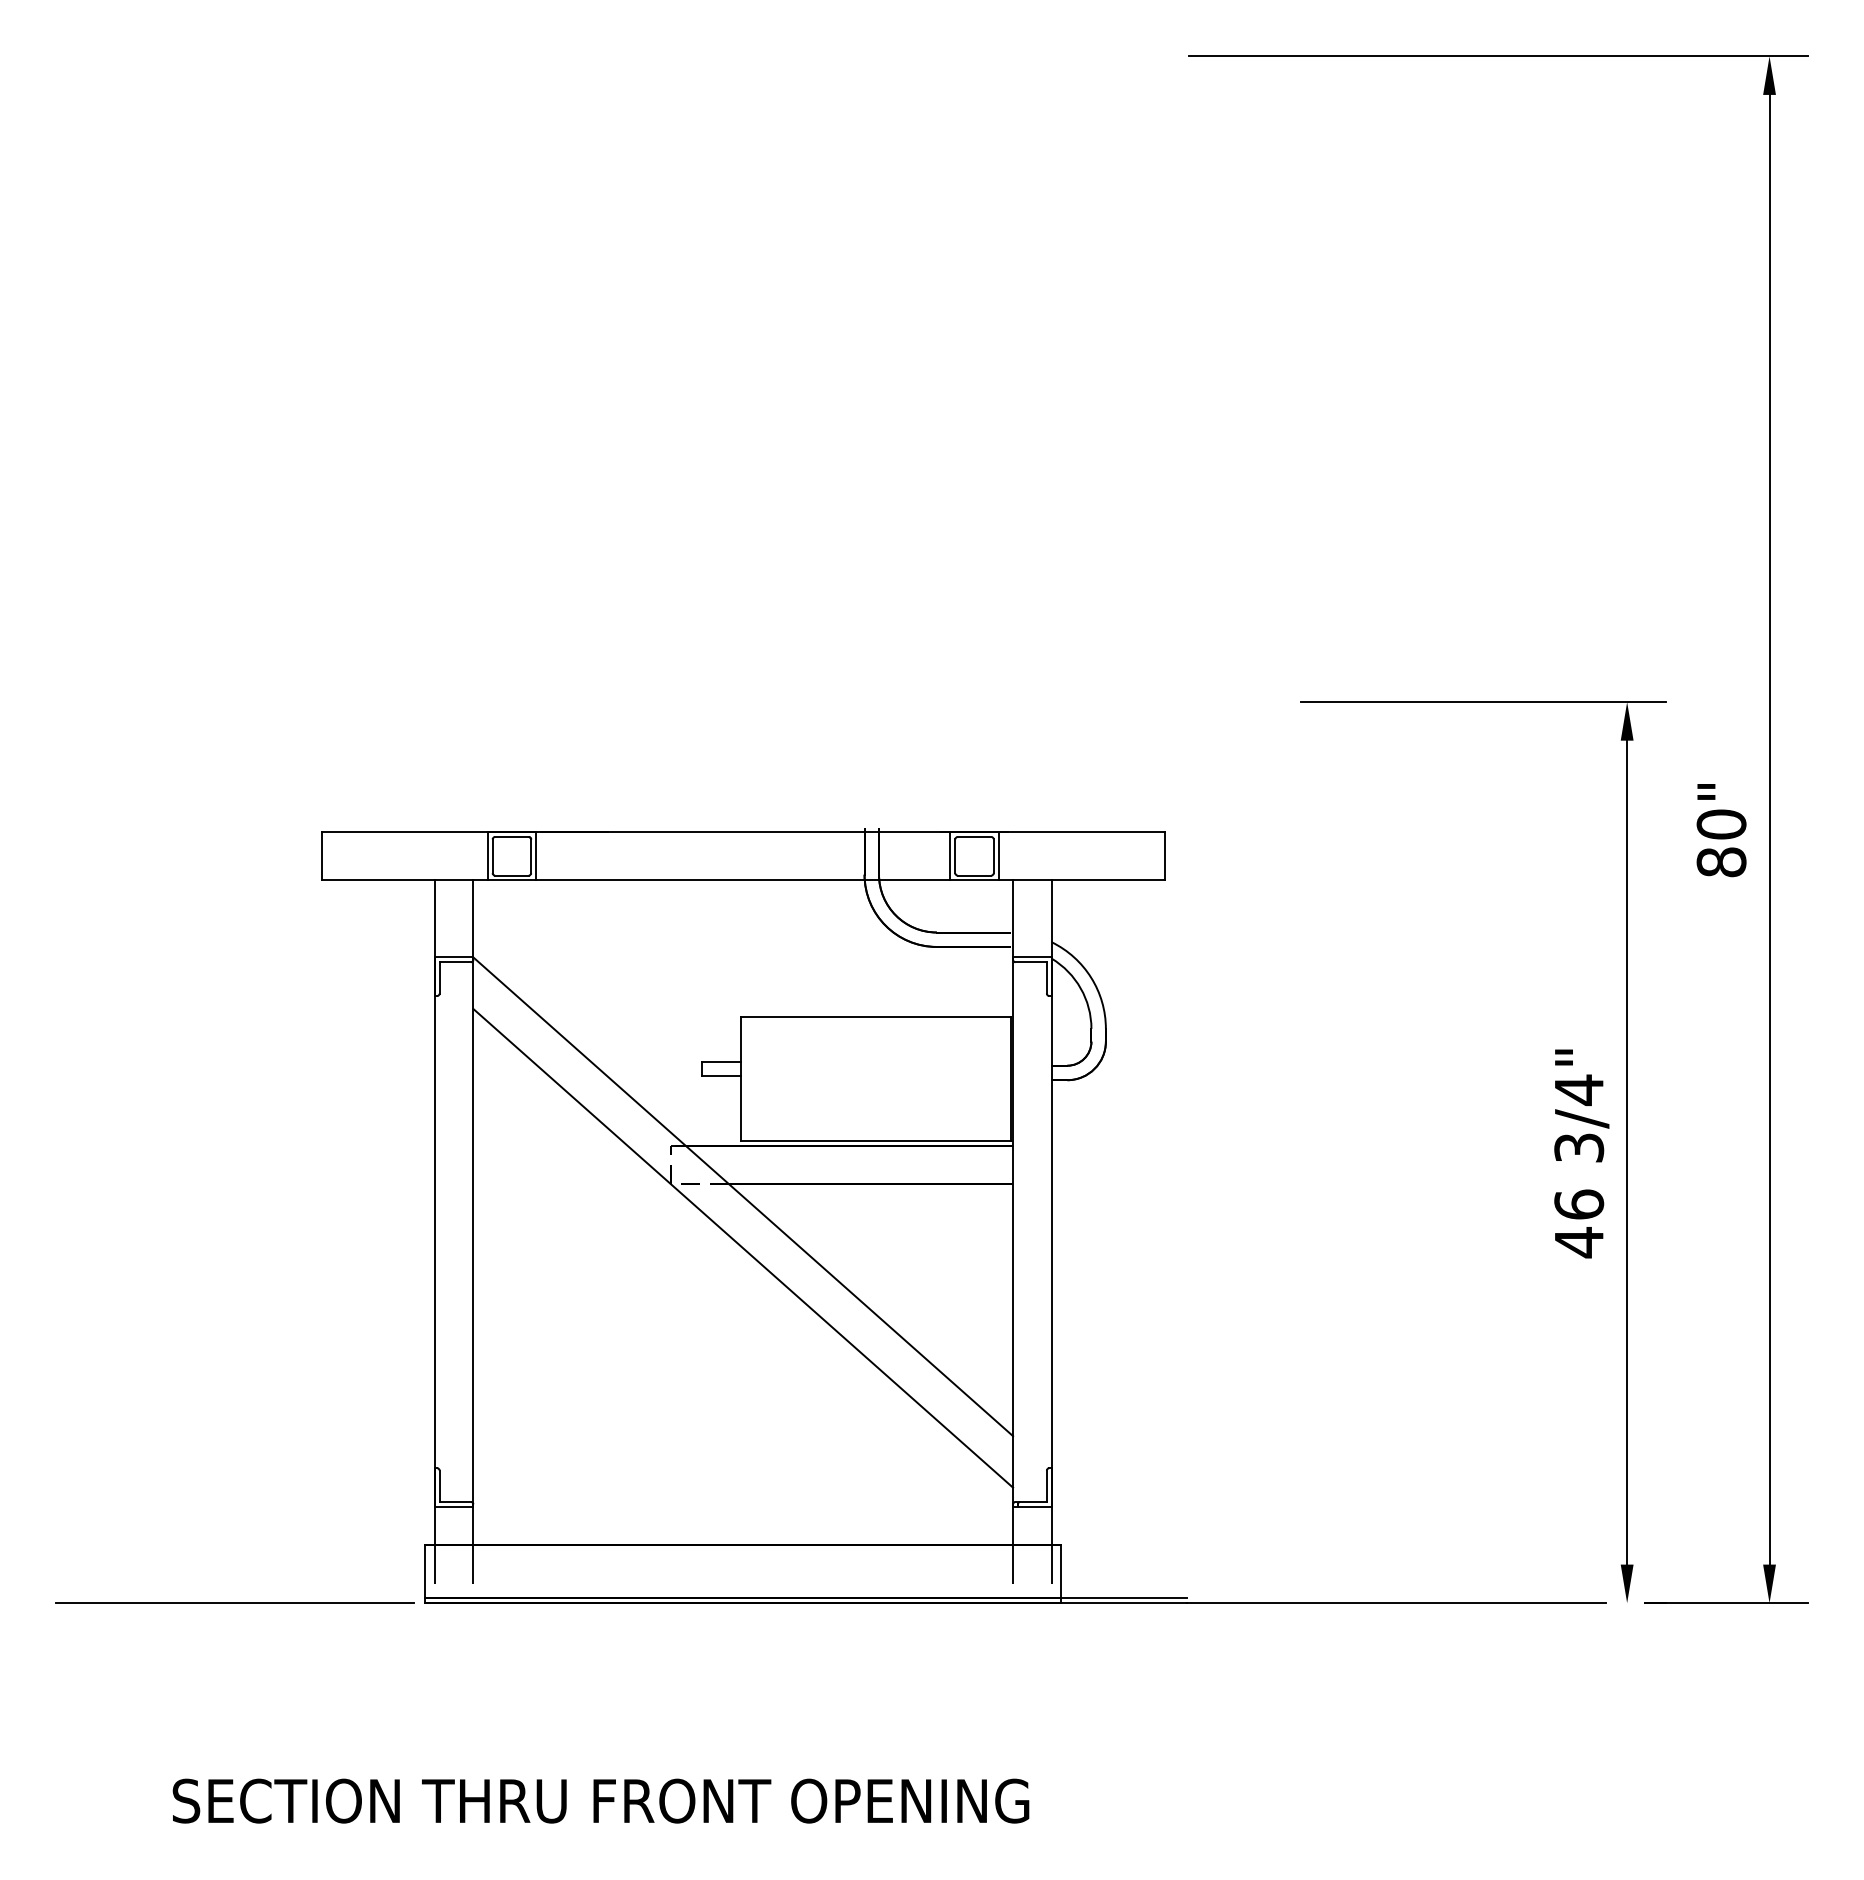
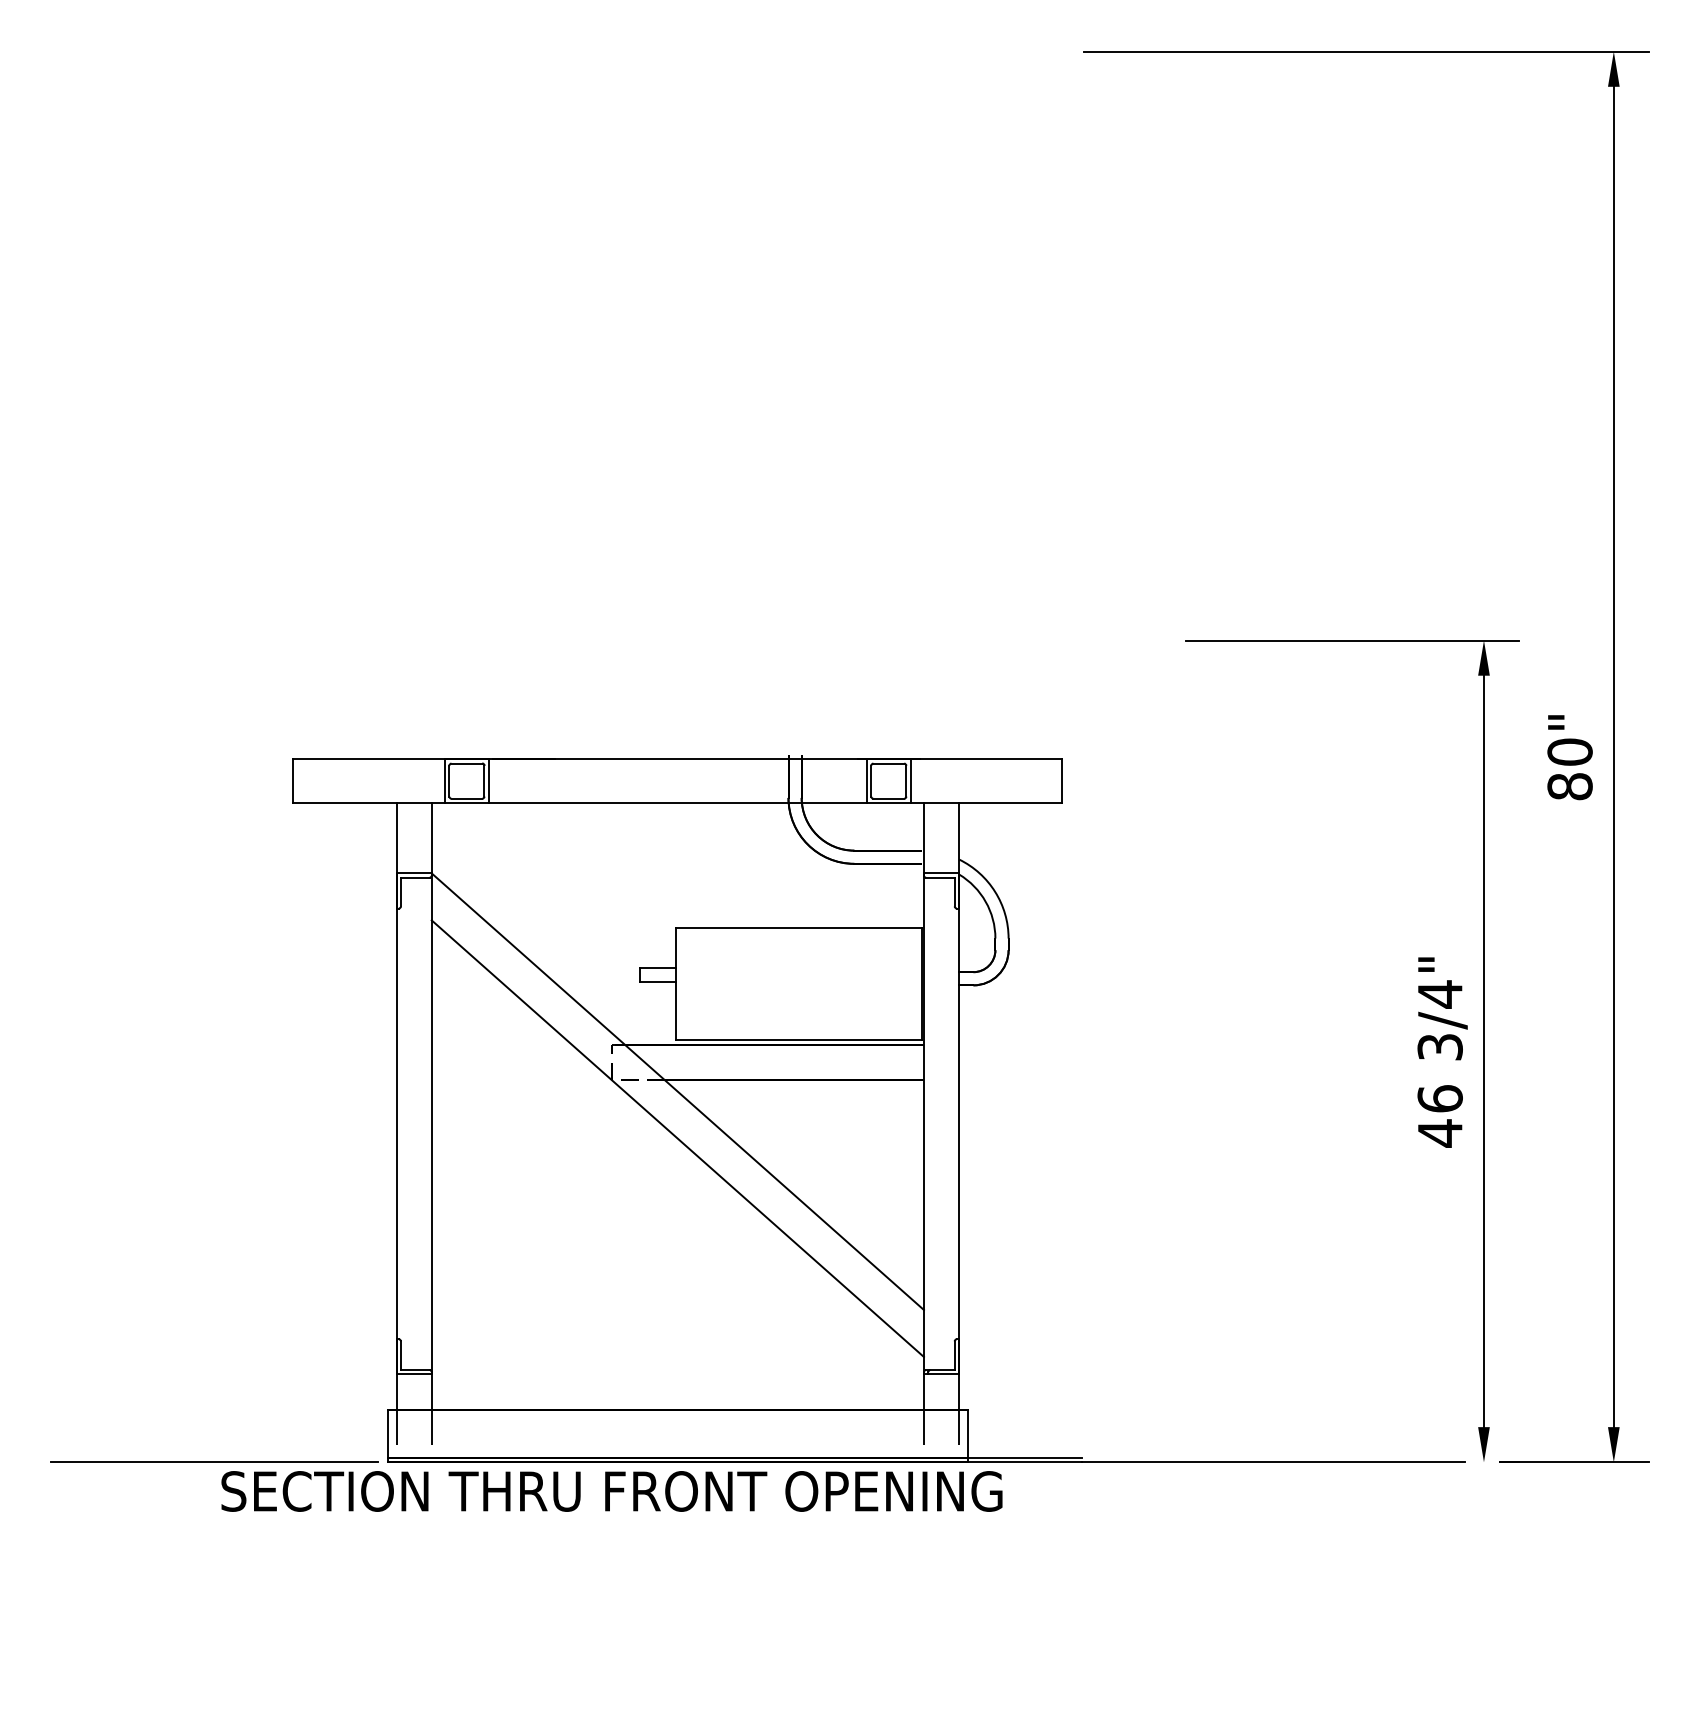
text: (600, 1800) -> (611, 1490), moved

